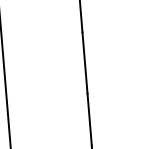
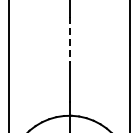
line: (85, 63) -> (69, 40), solid -> dashed

